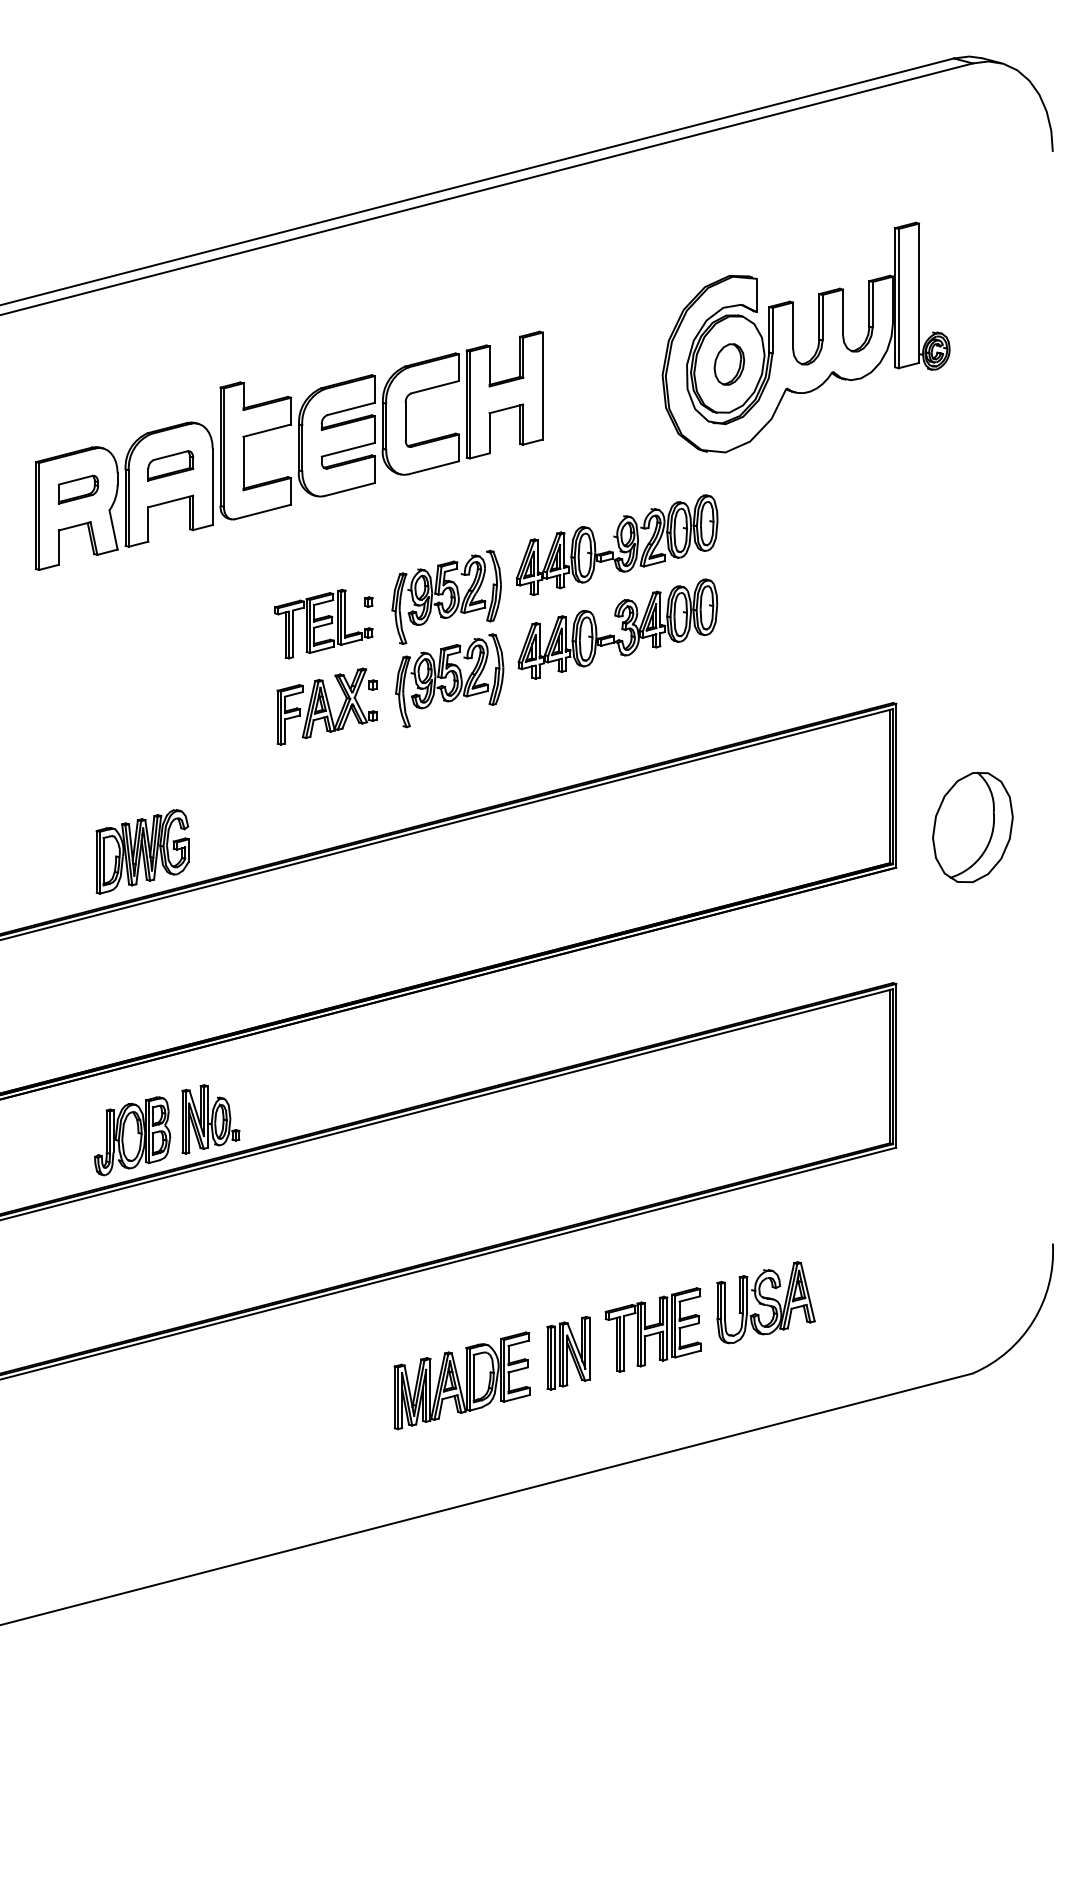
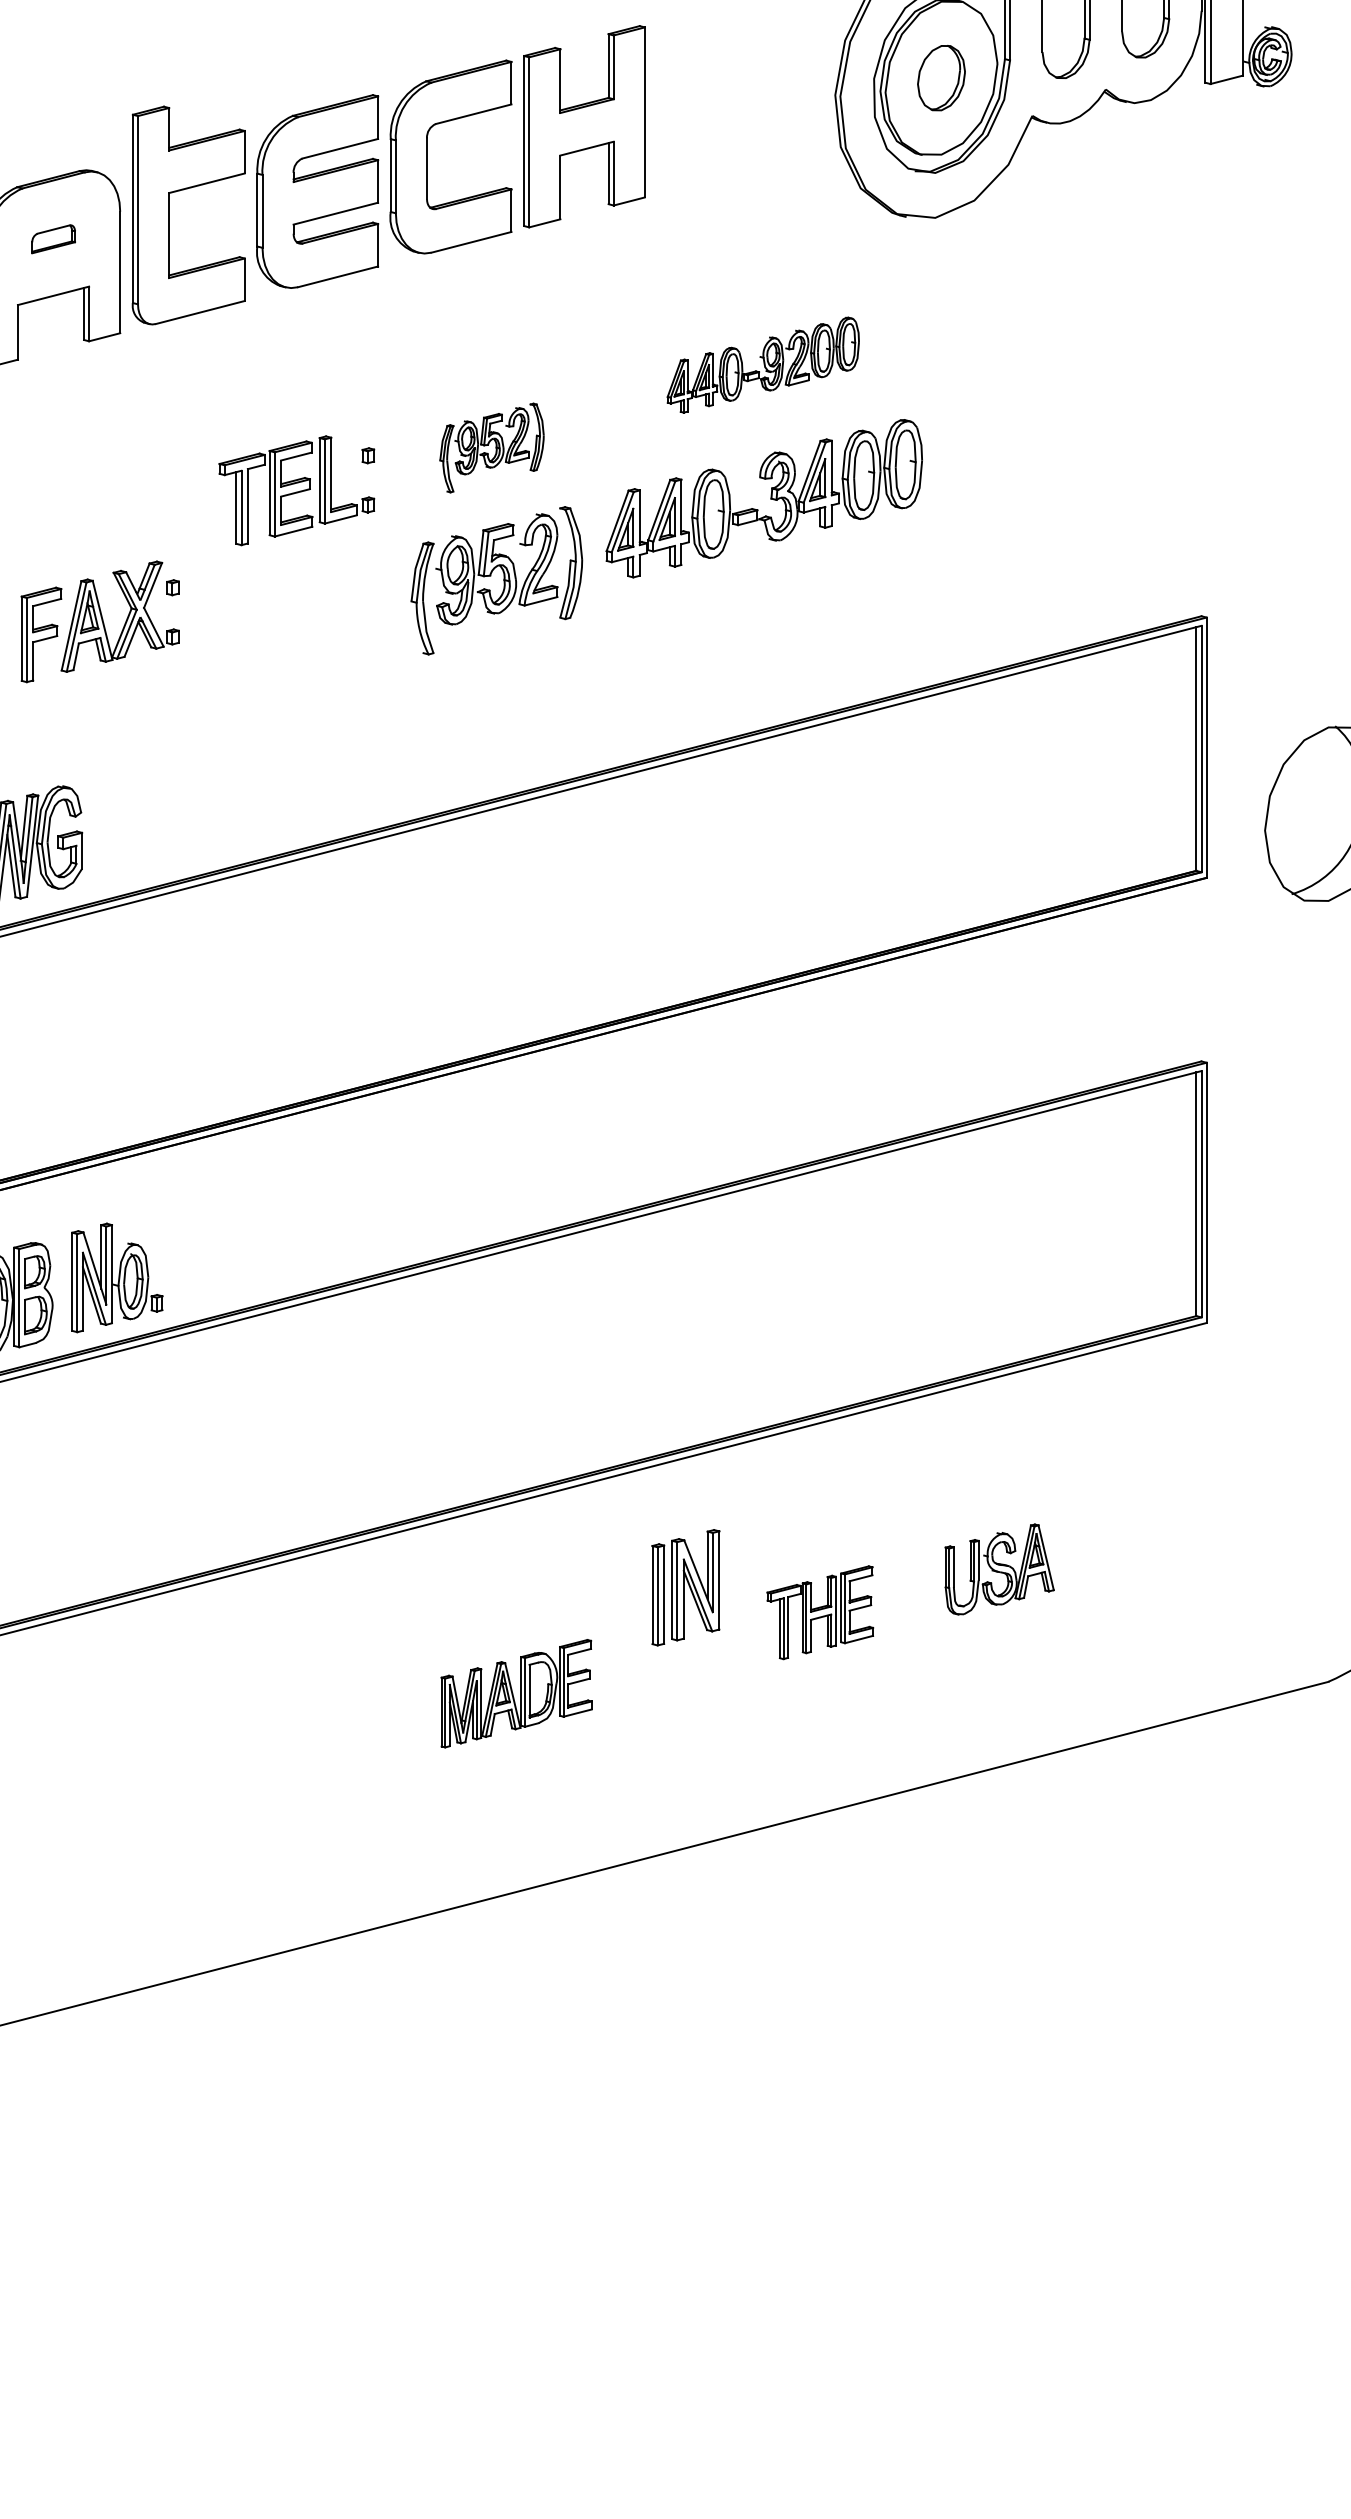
part: (170, 465) -> (53, 238), size x0.6
part: (617, 544) -> (763, 364), size x0.6
part: (446, 596) -> (491, 446), size x0.6
part: (326, 706) -> (99, 621), moved
part: (765, 1302) -> (998, 1569), size x0.7
part: (652, 1329) -> (819, 1611), size x0.7
part: (568, 1353) -> (685, 1588), moved
part: (461, 1380) -> (515, 1693), size x0.7

